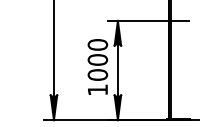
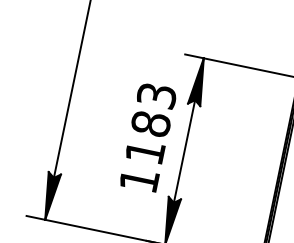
text: (97, 59) -> (150, 122), 1000 -> 1183

